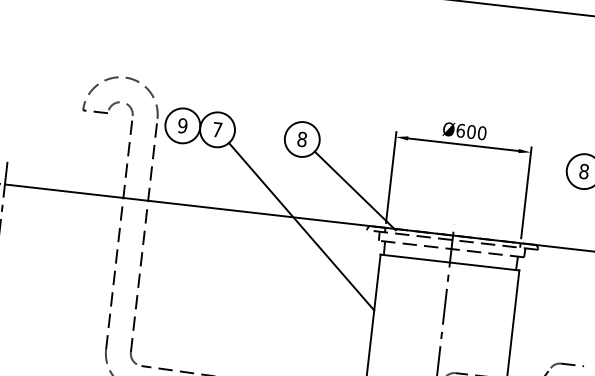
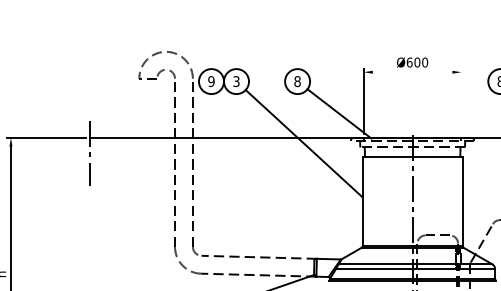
text: (217, 129) -> (236, 81), 7 -> 3
line: (463, 145) -> (412, 72), removed
line: (526, 193) -> (461, 101), removed

